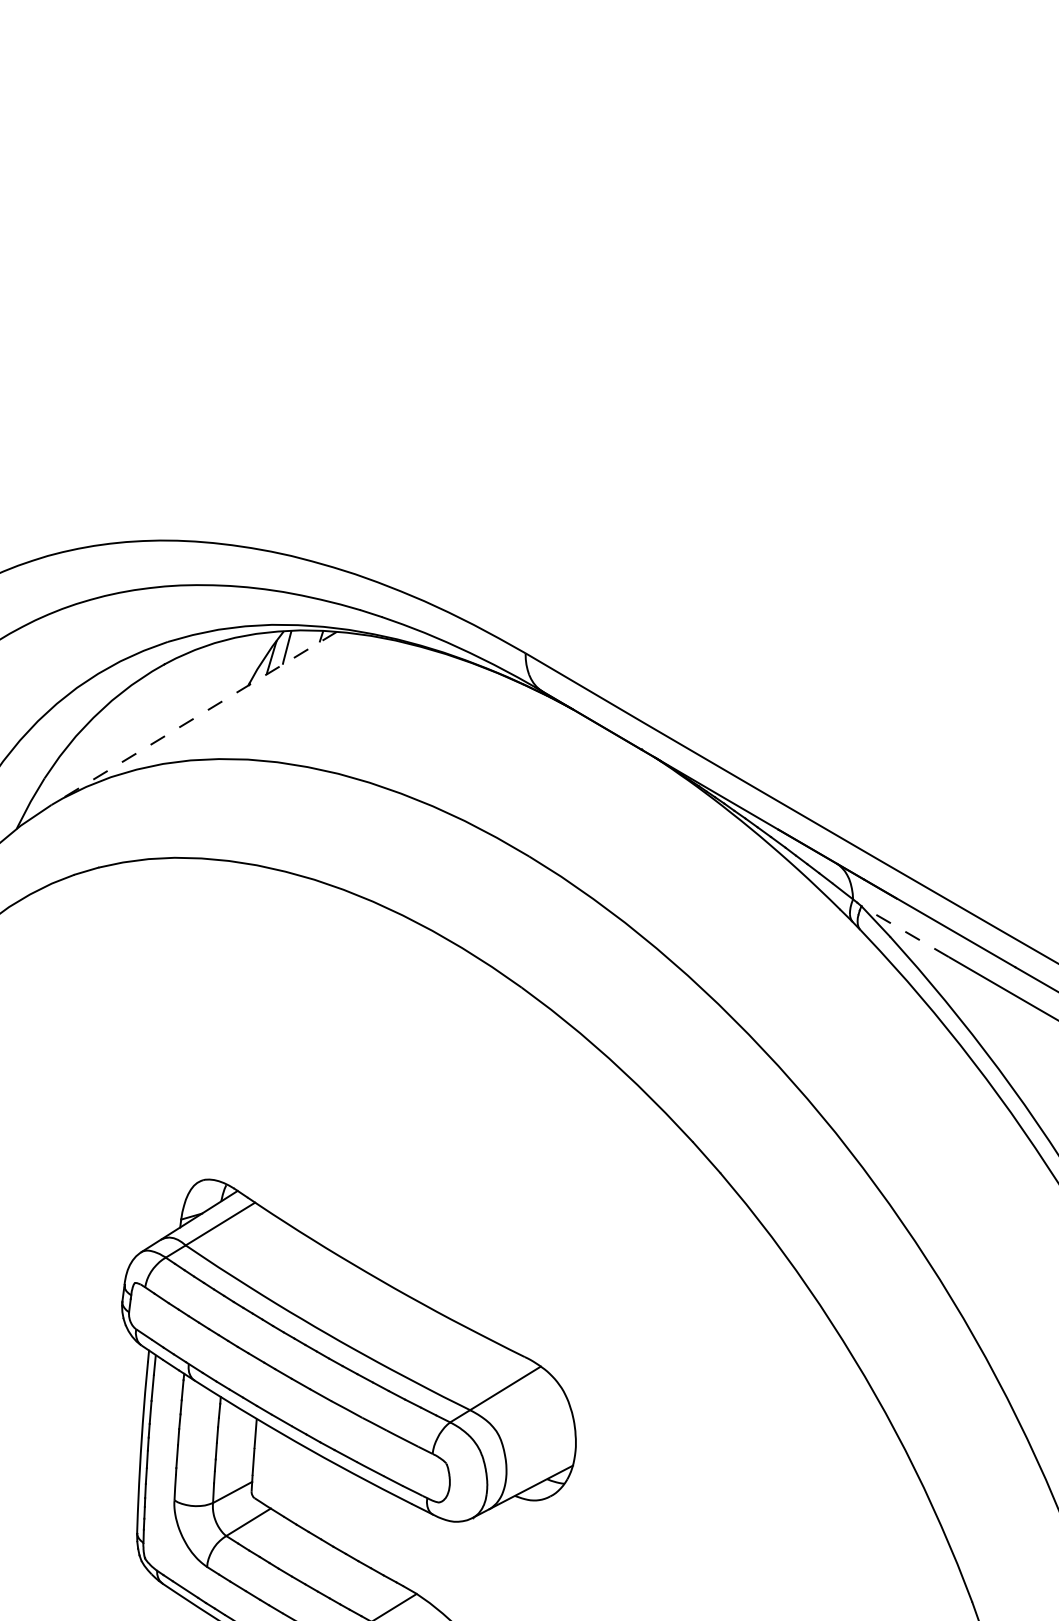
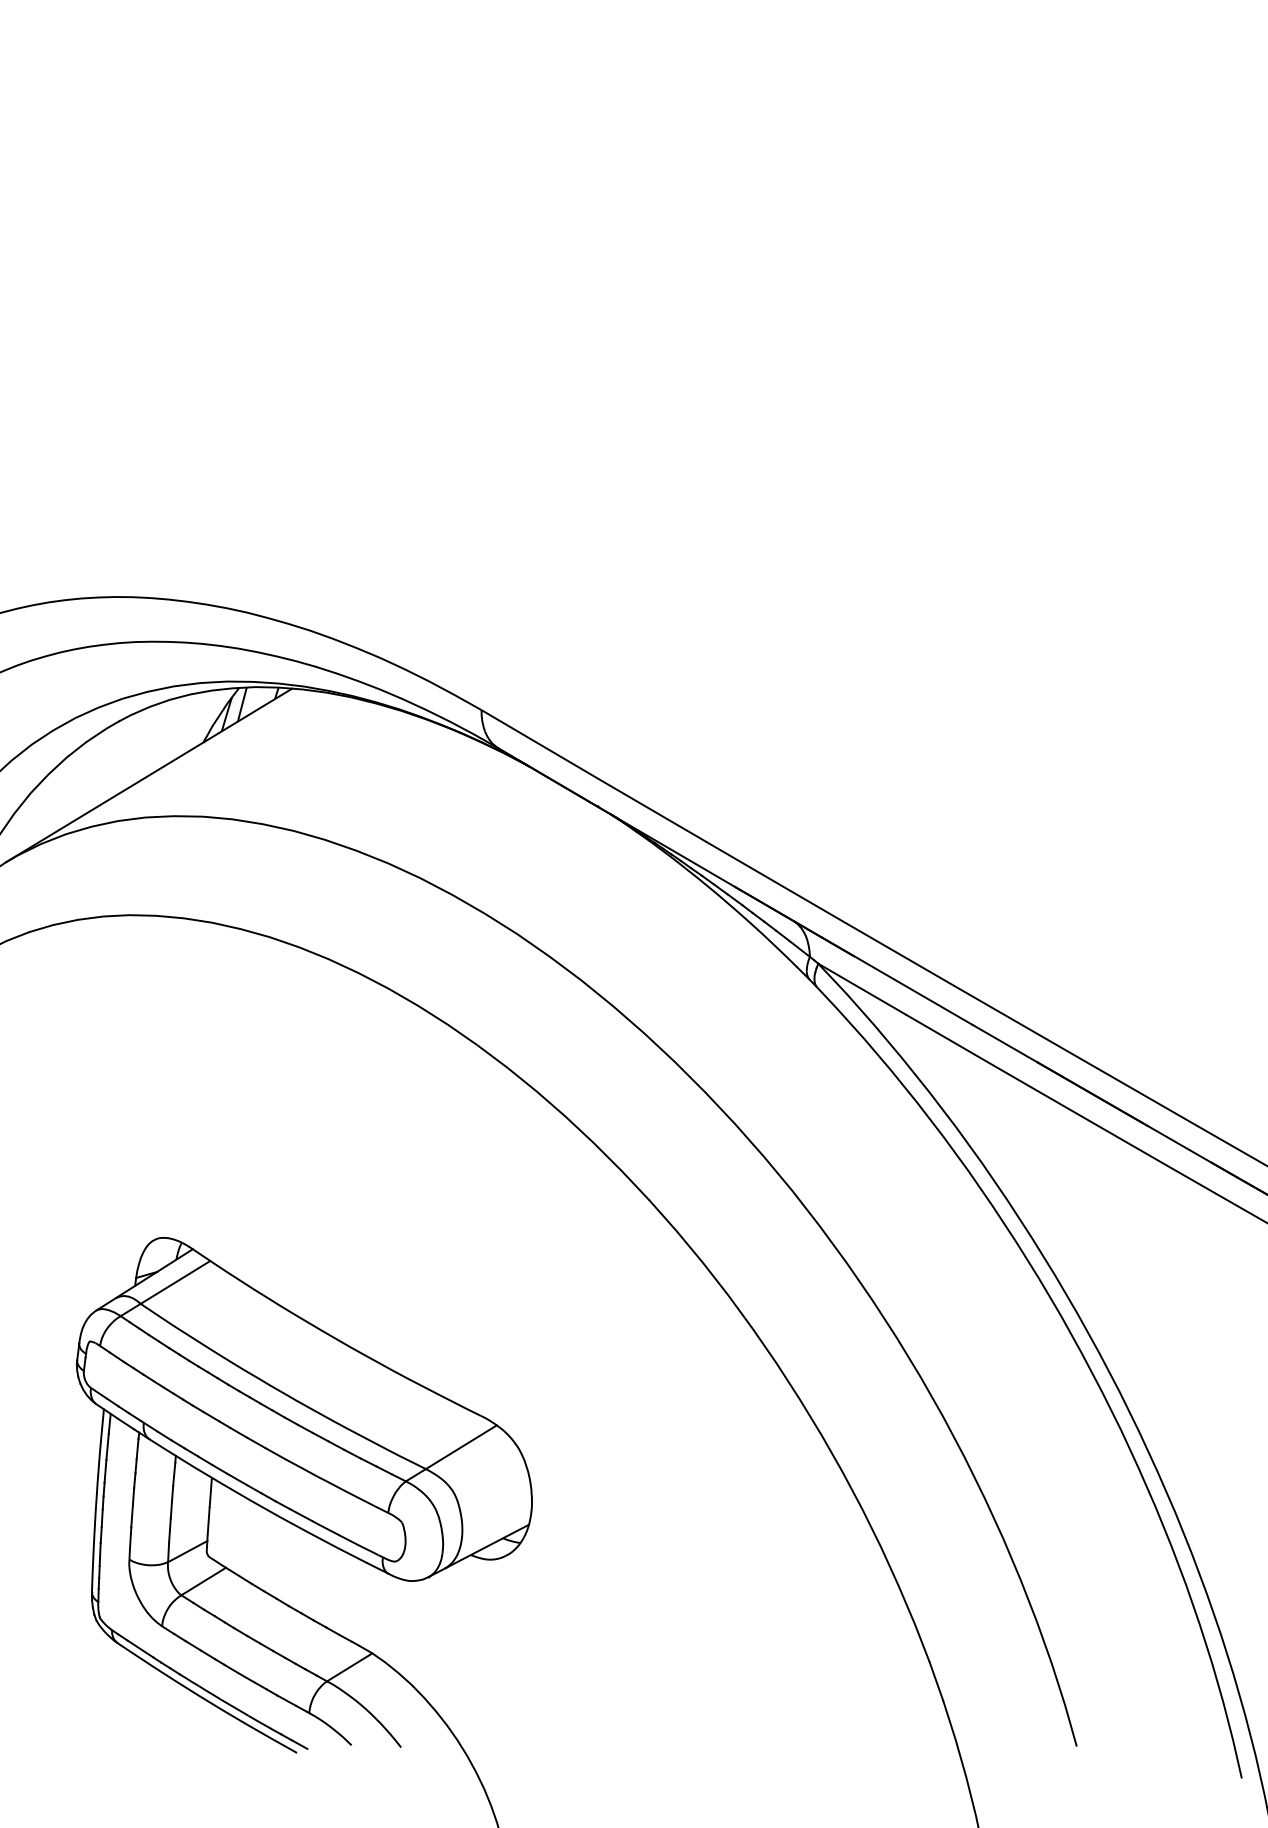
line: (193, 718) -> (148, 775), dashed -> solid
line: (905, 931) -> (862, 989), dashed -> solid

